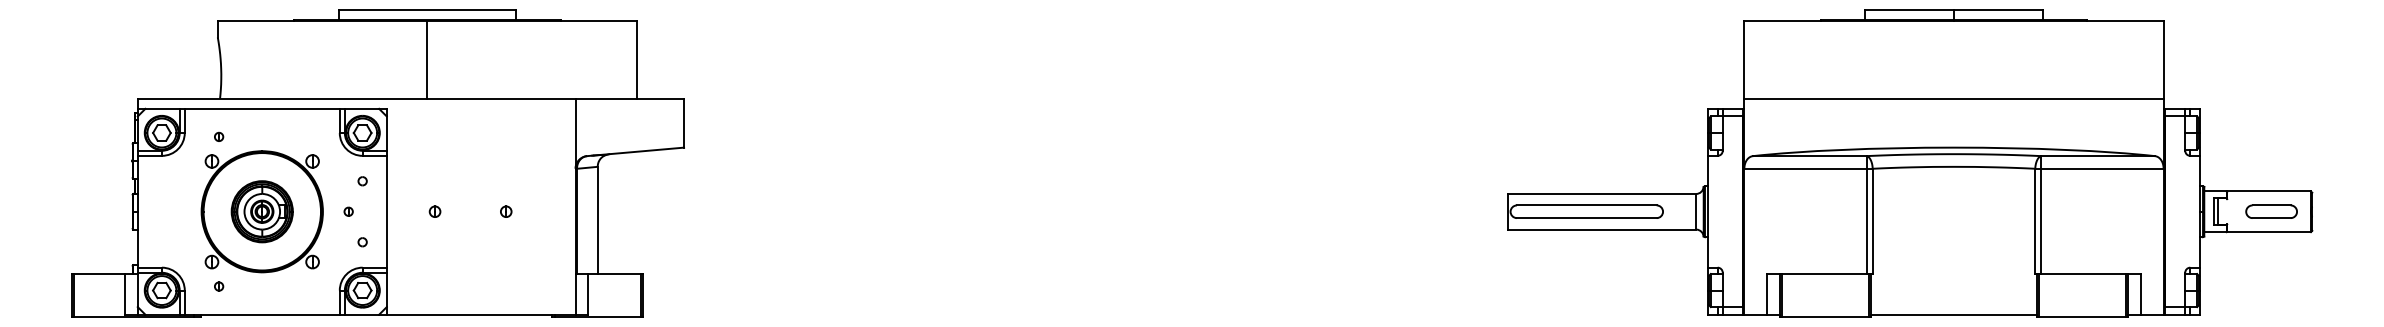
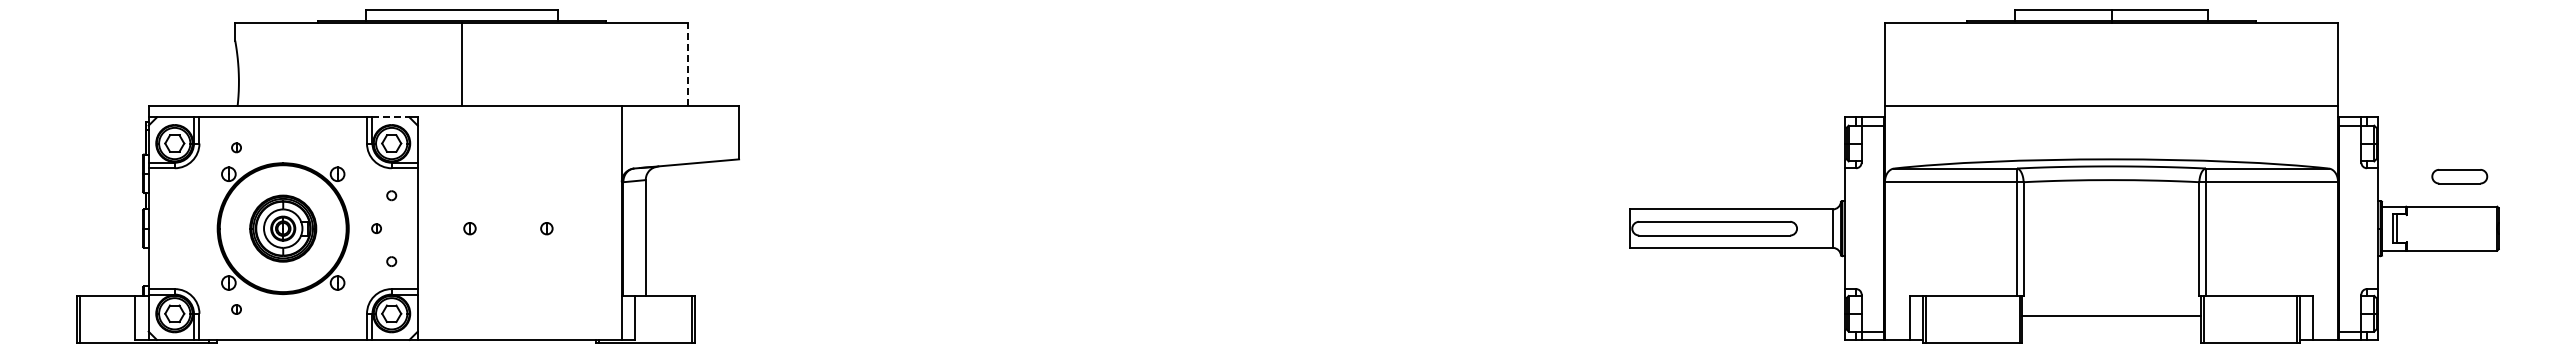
line: (637, 59) -> (688, 64), solid -> dashed
line: (362, 108) -> (391, 117), solid -> dashed
part: (2271, 211) -> (2459, 176), moved
line: (1953, 314) -> (2111, 315), moved

